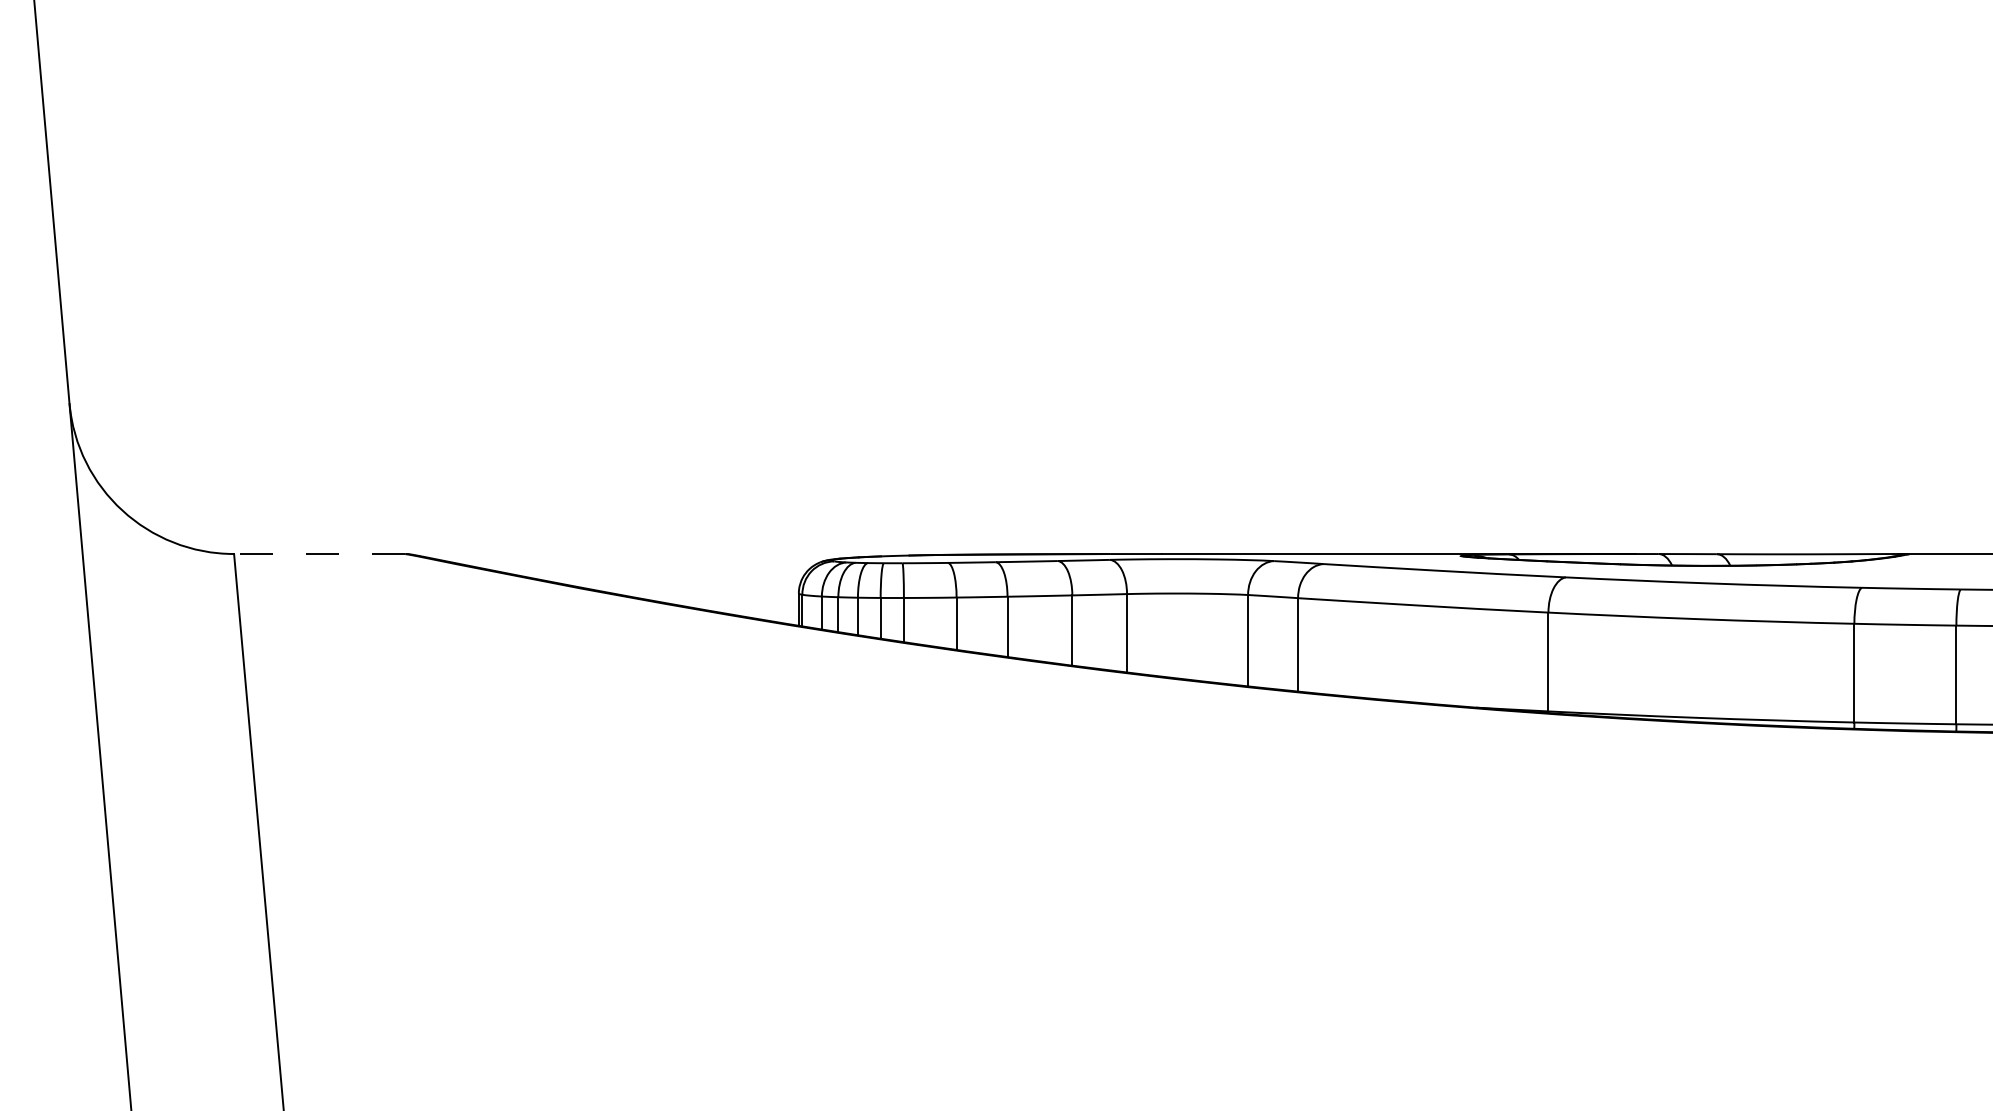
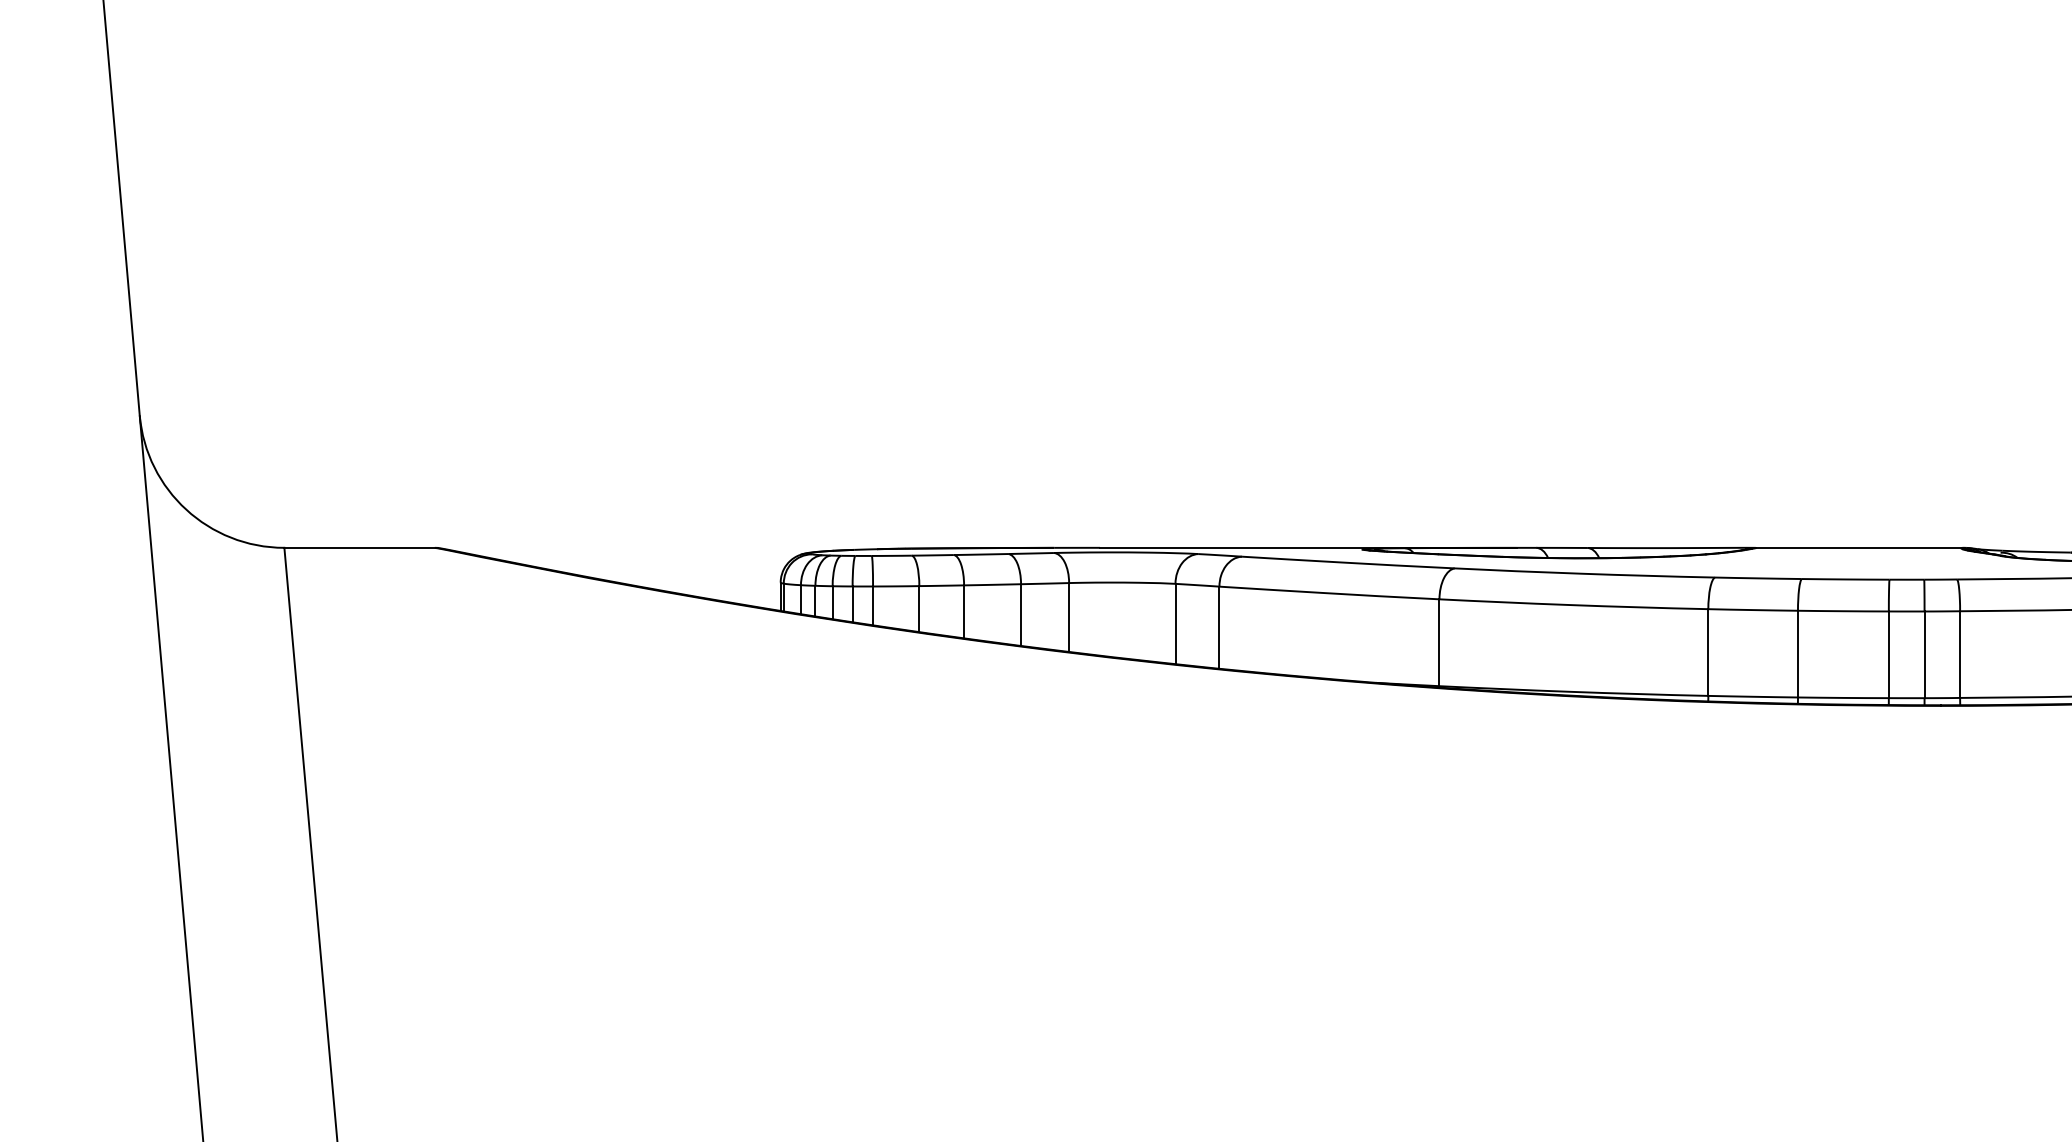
line: (319, 553) -> (359, 547), dashed -> solid

